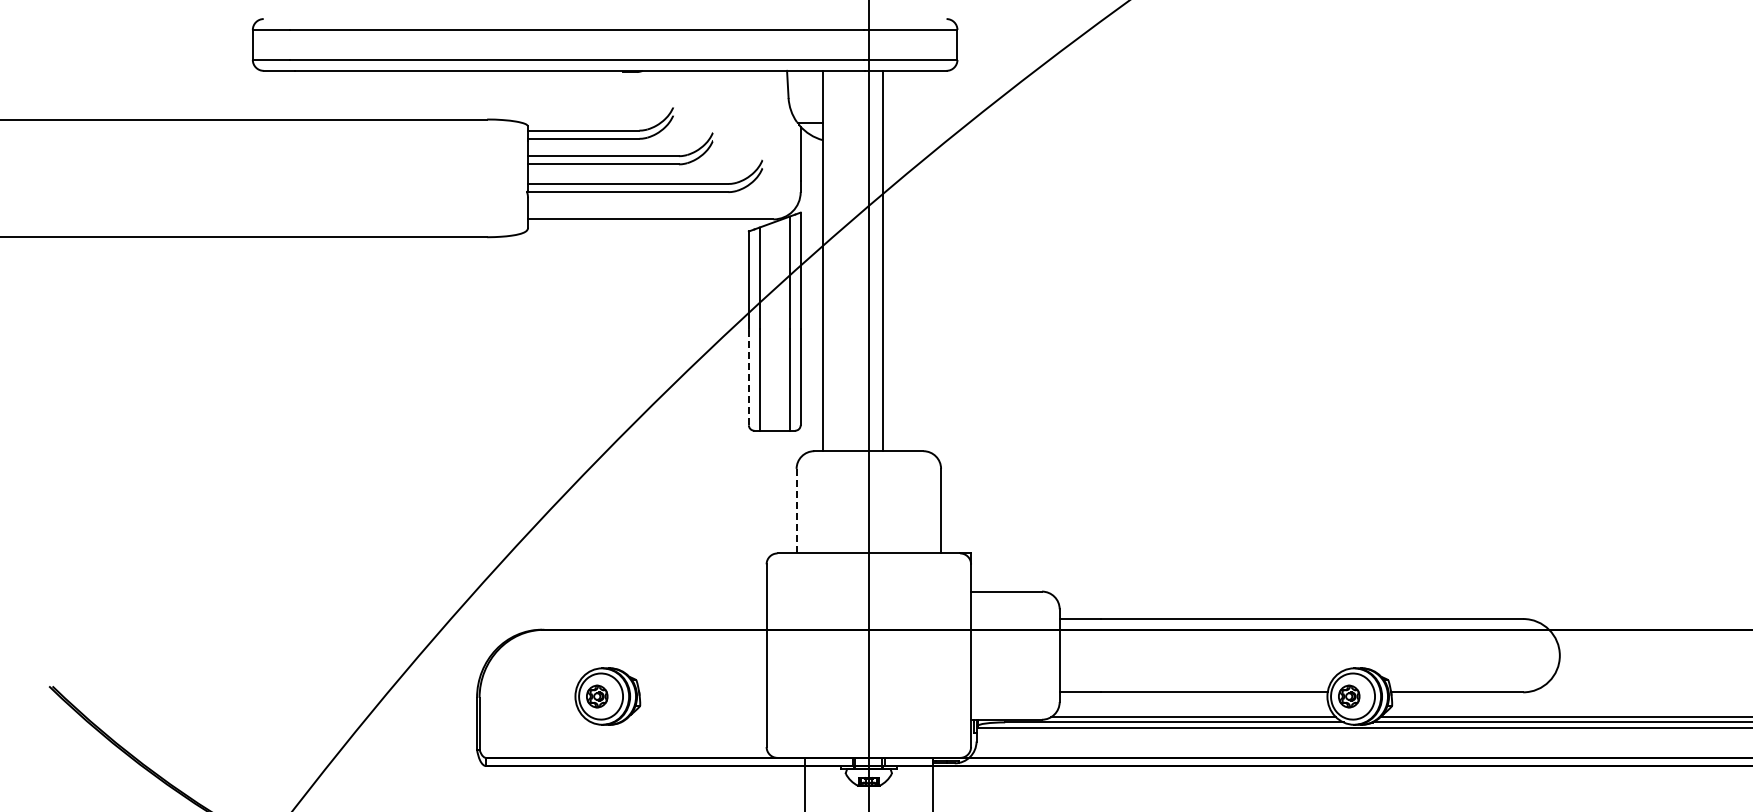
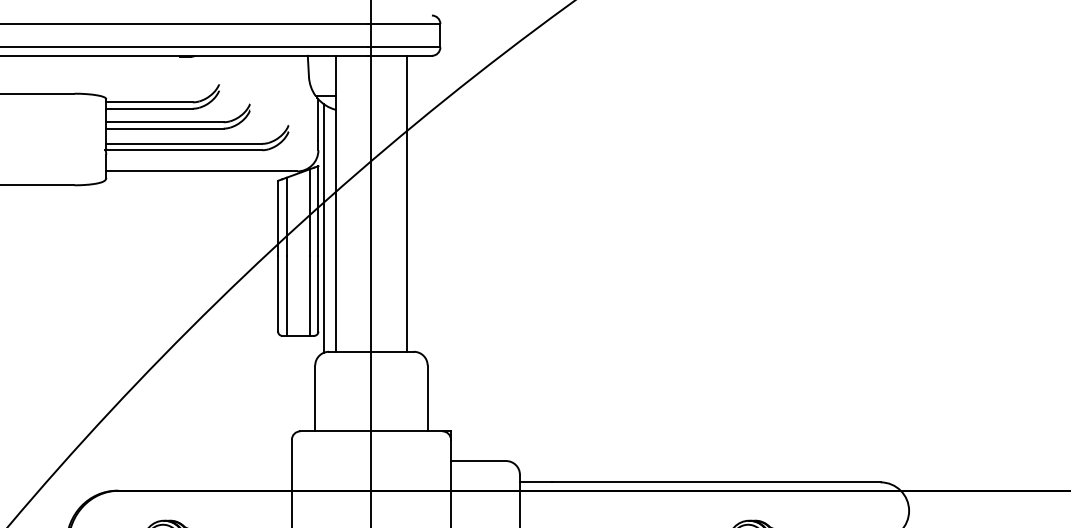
line: (882, 260) -> (406, 203), moved
line: (807, 292) -> (323, 228), added
line: (748, 376) -> (277, 293), dashed -> solid
line: (796, 510) -> (315, 397), dashed -> solid

